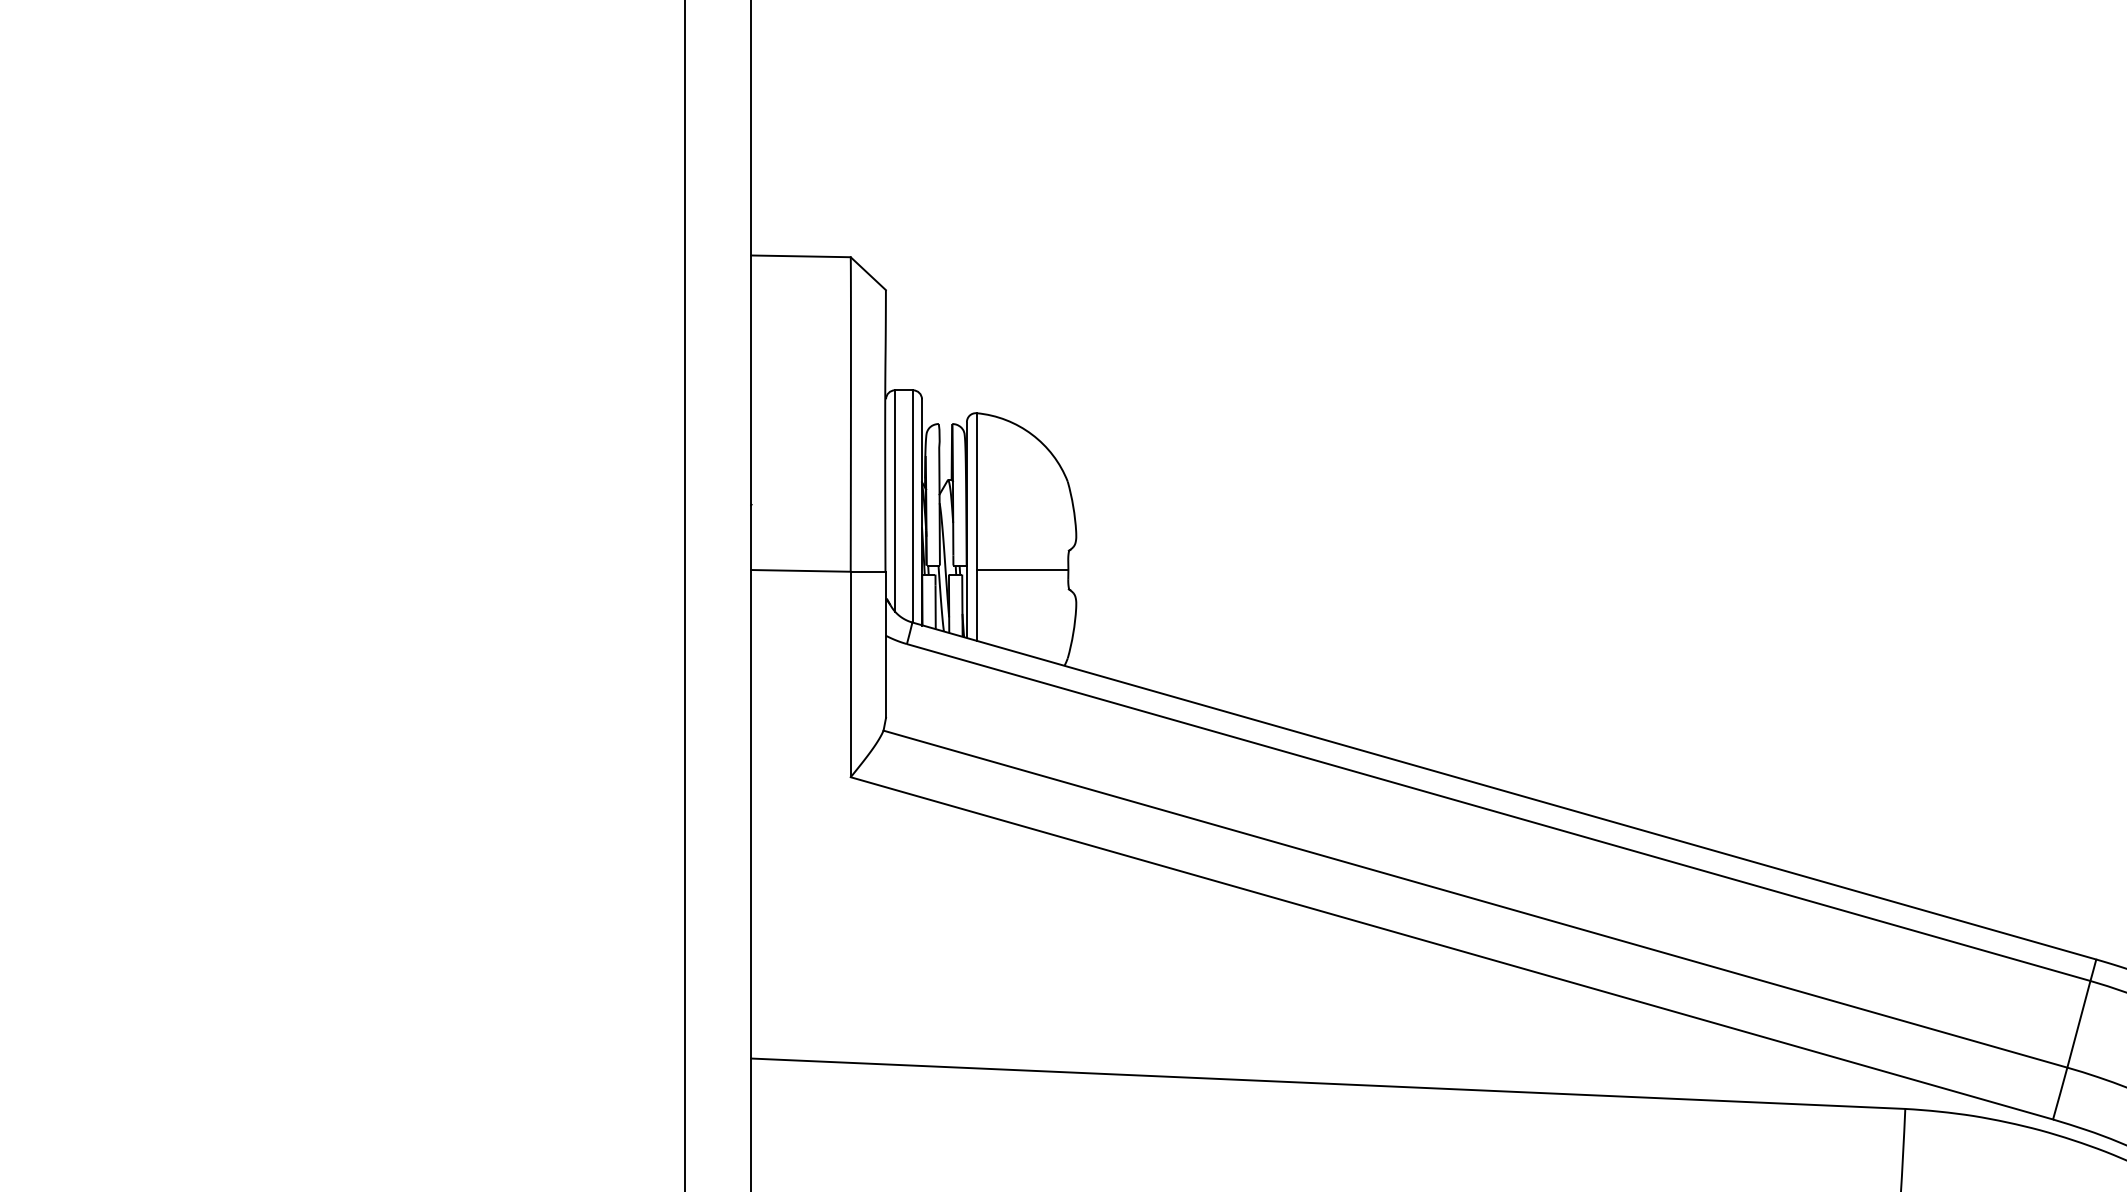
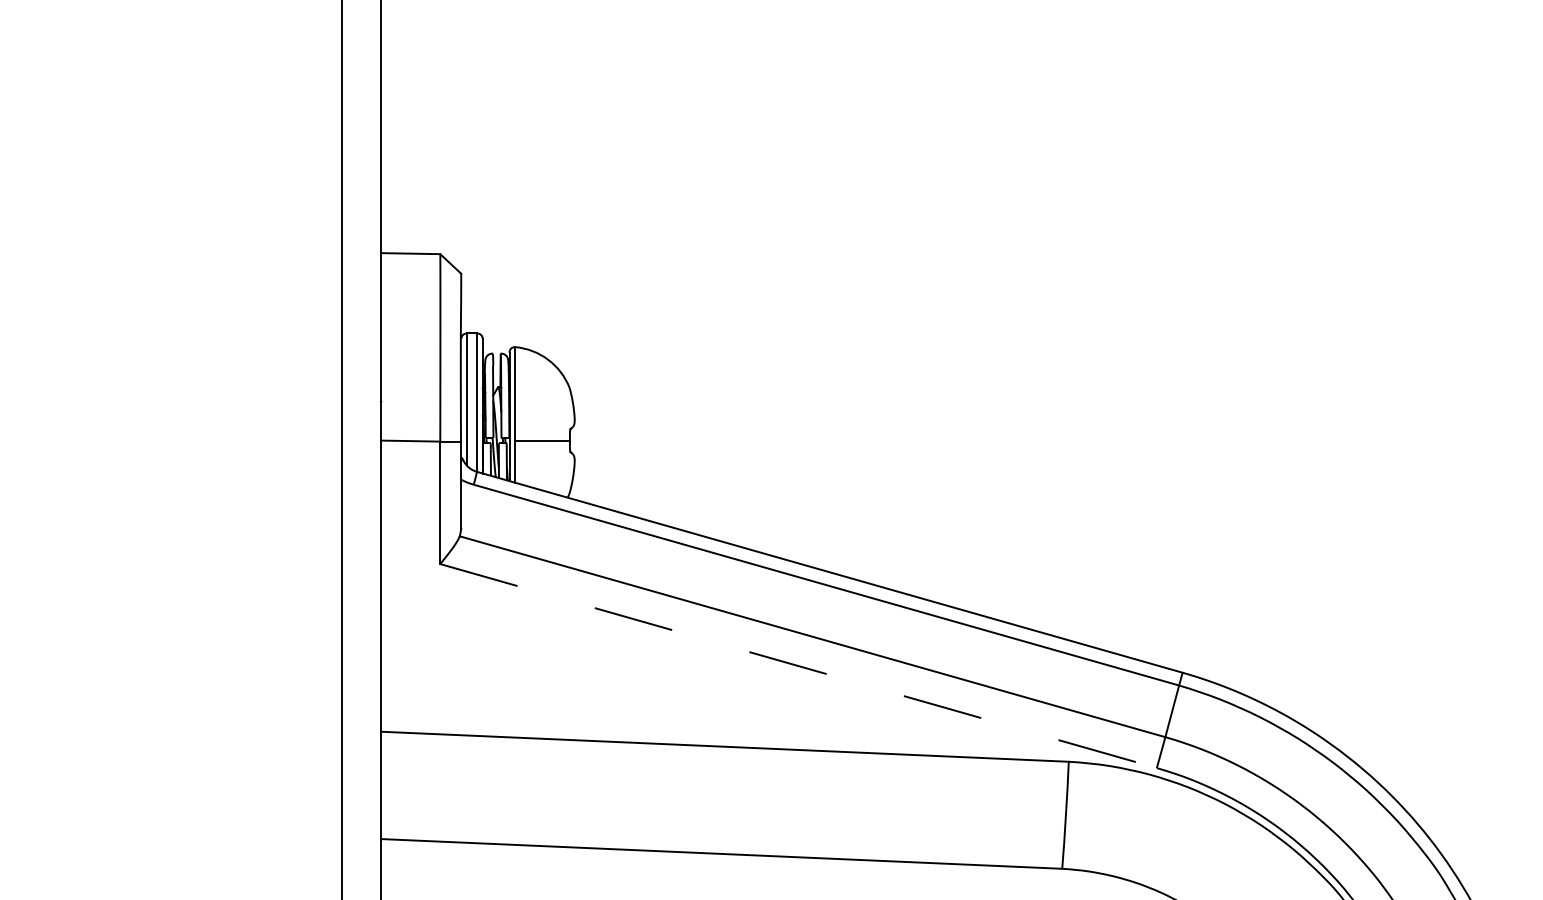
line: (1451, 949) -> (798, 666), solid -> dashed

